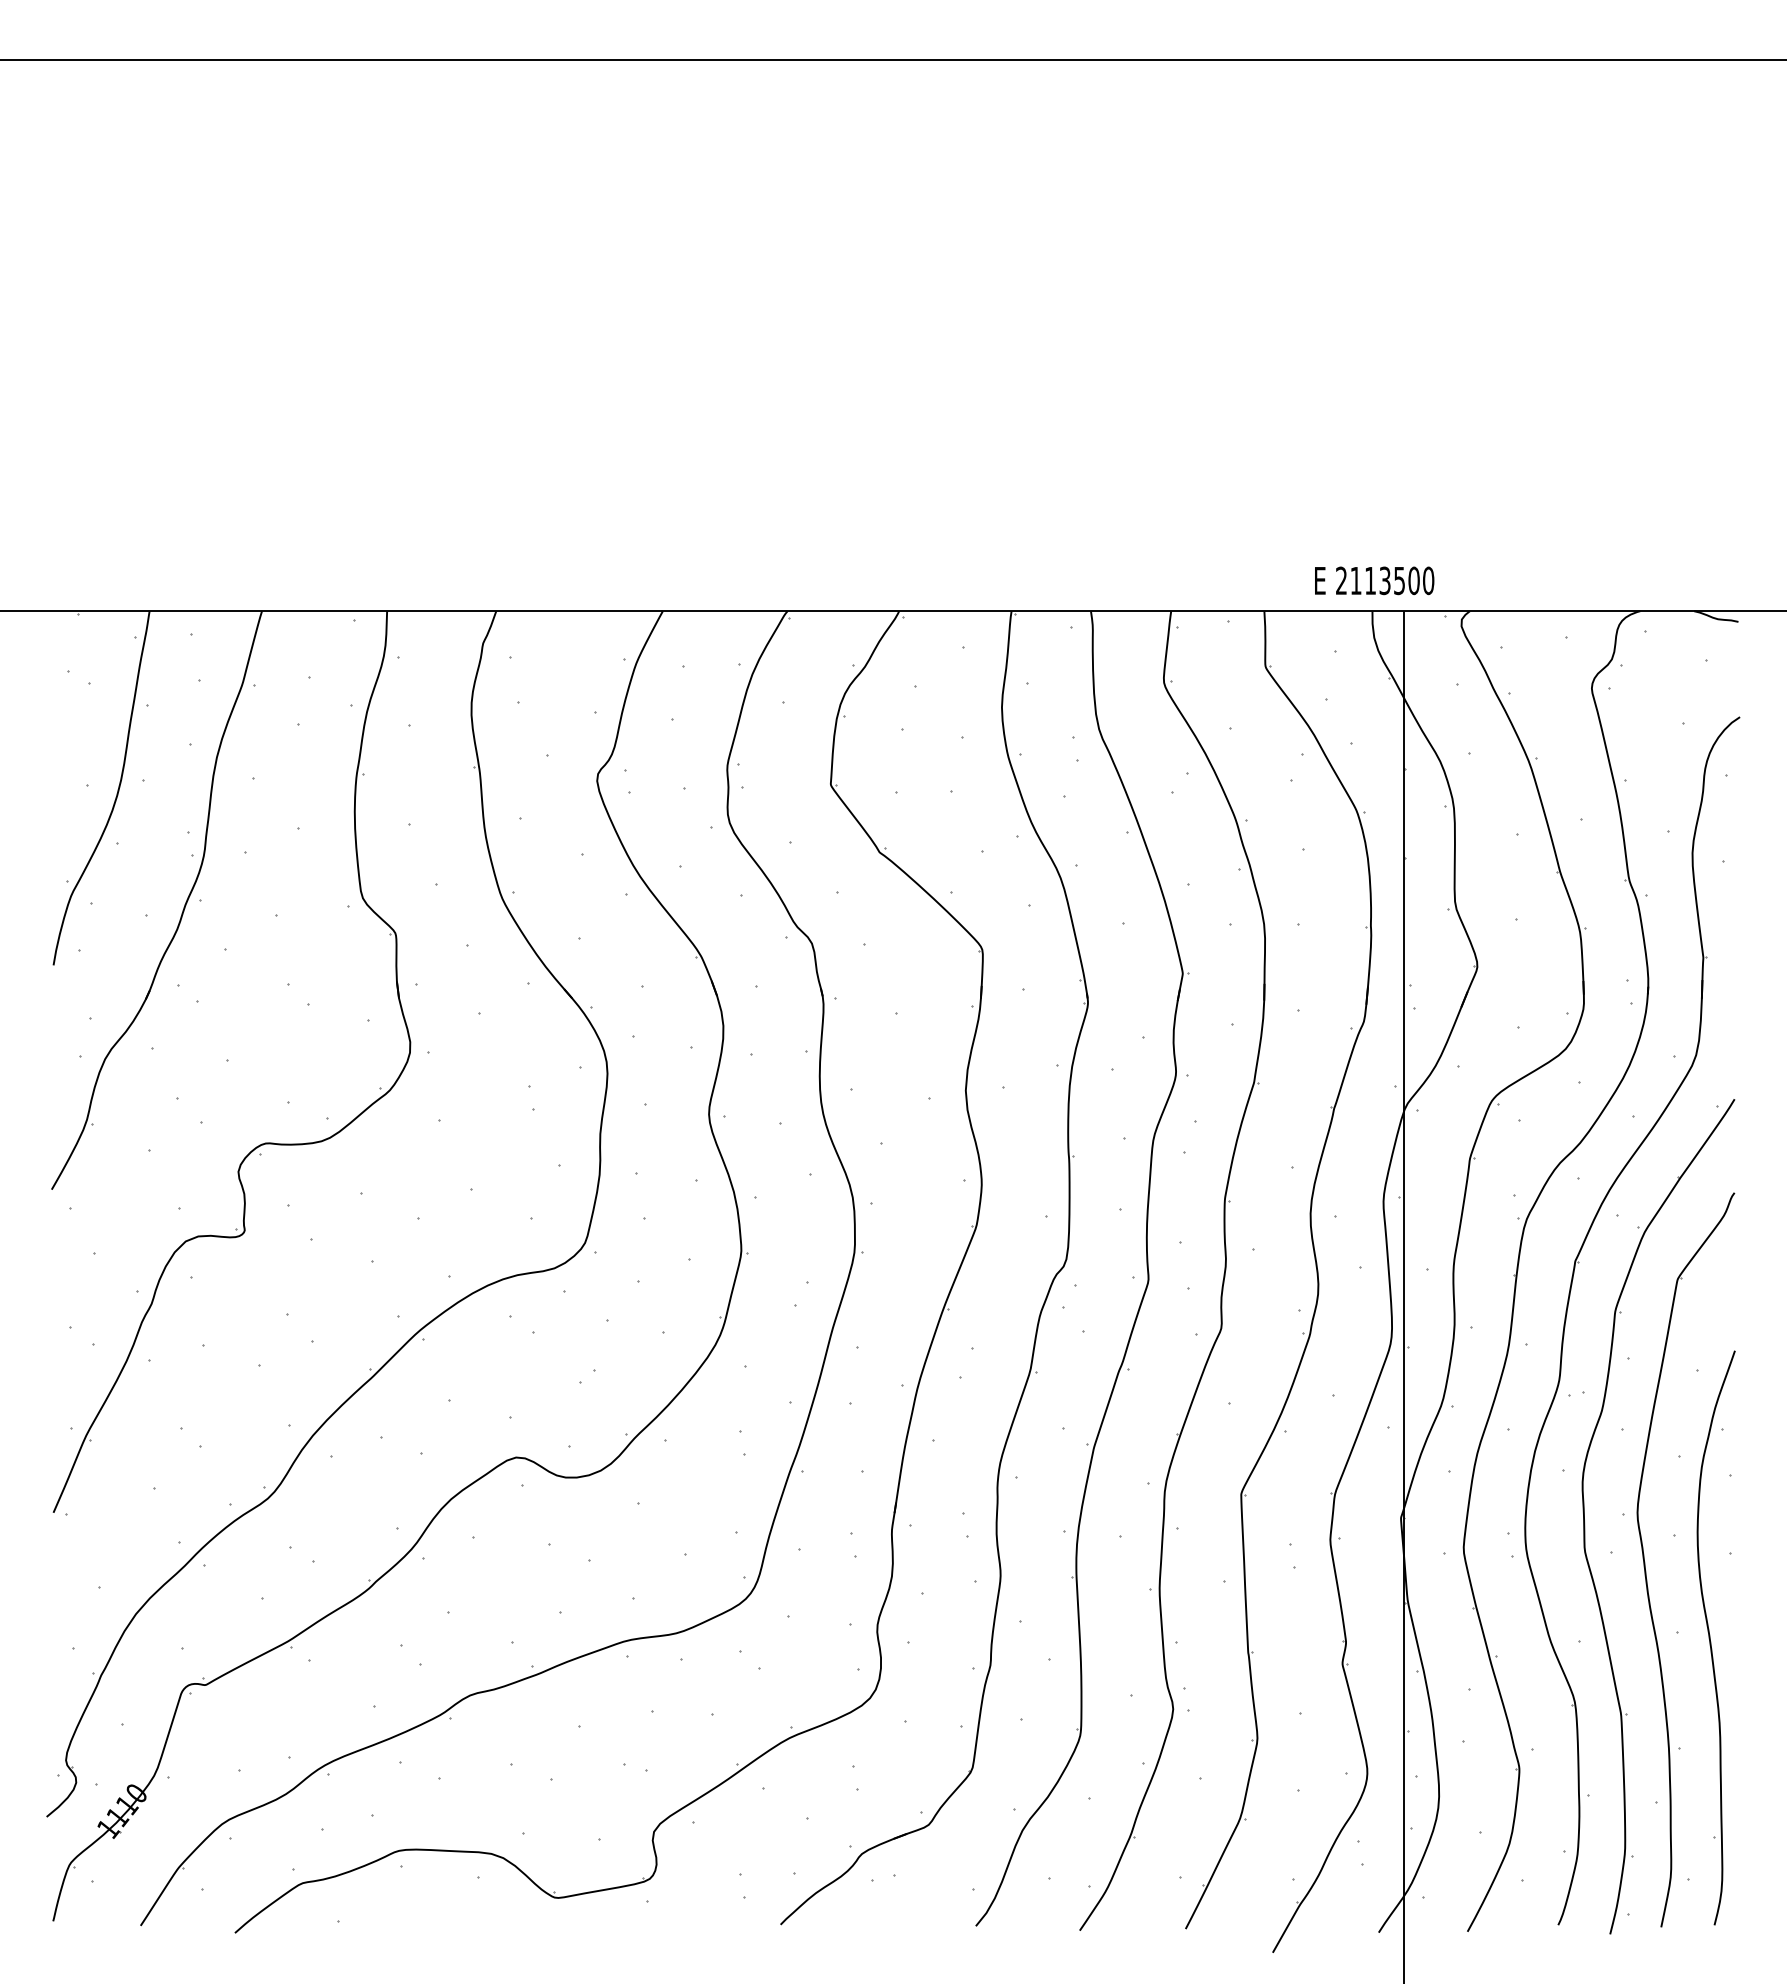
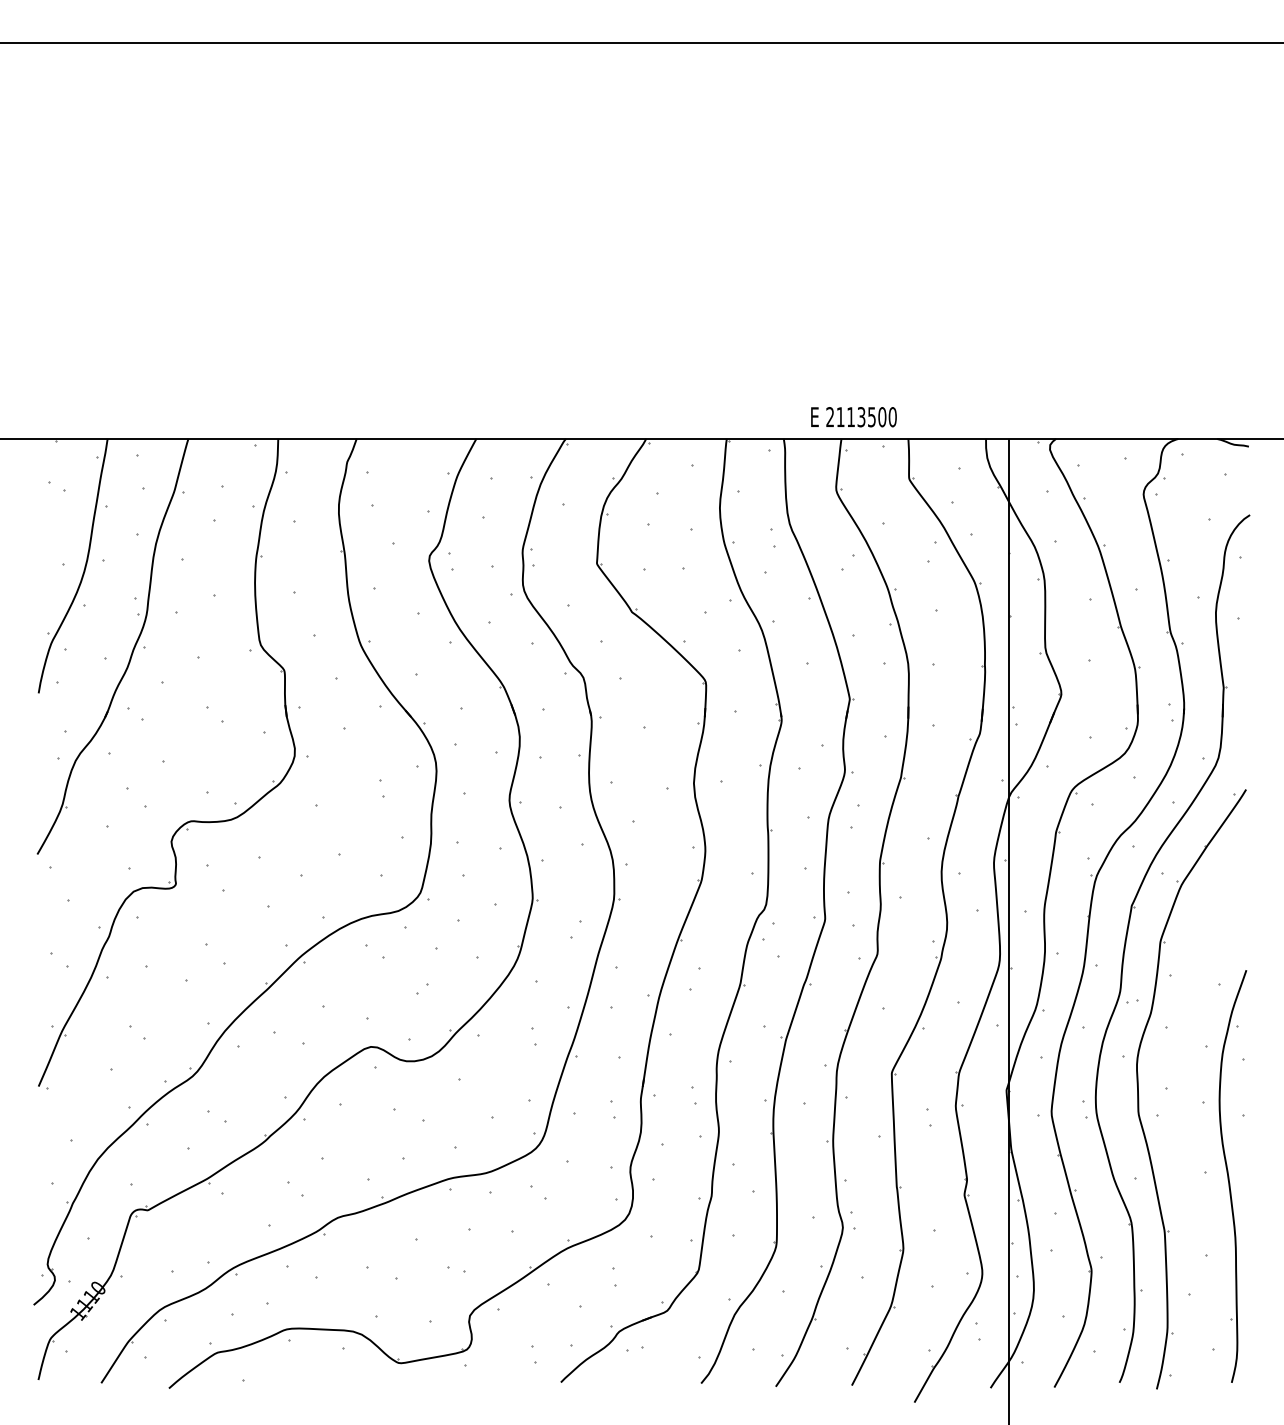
text: (1374, 580) -> (853, 416), moved
part: (1645, 1562) -> (1182, 1122), removed

